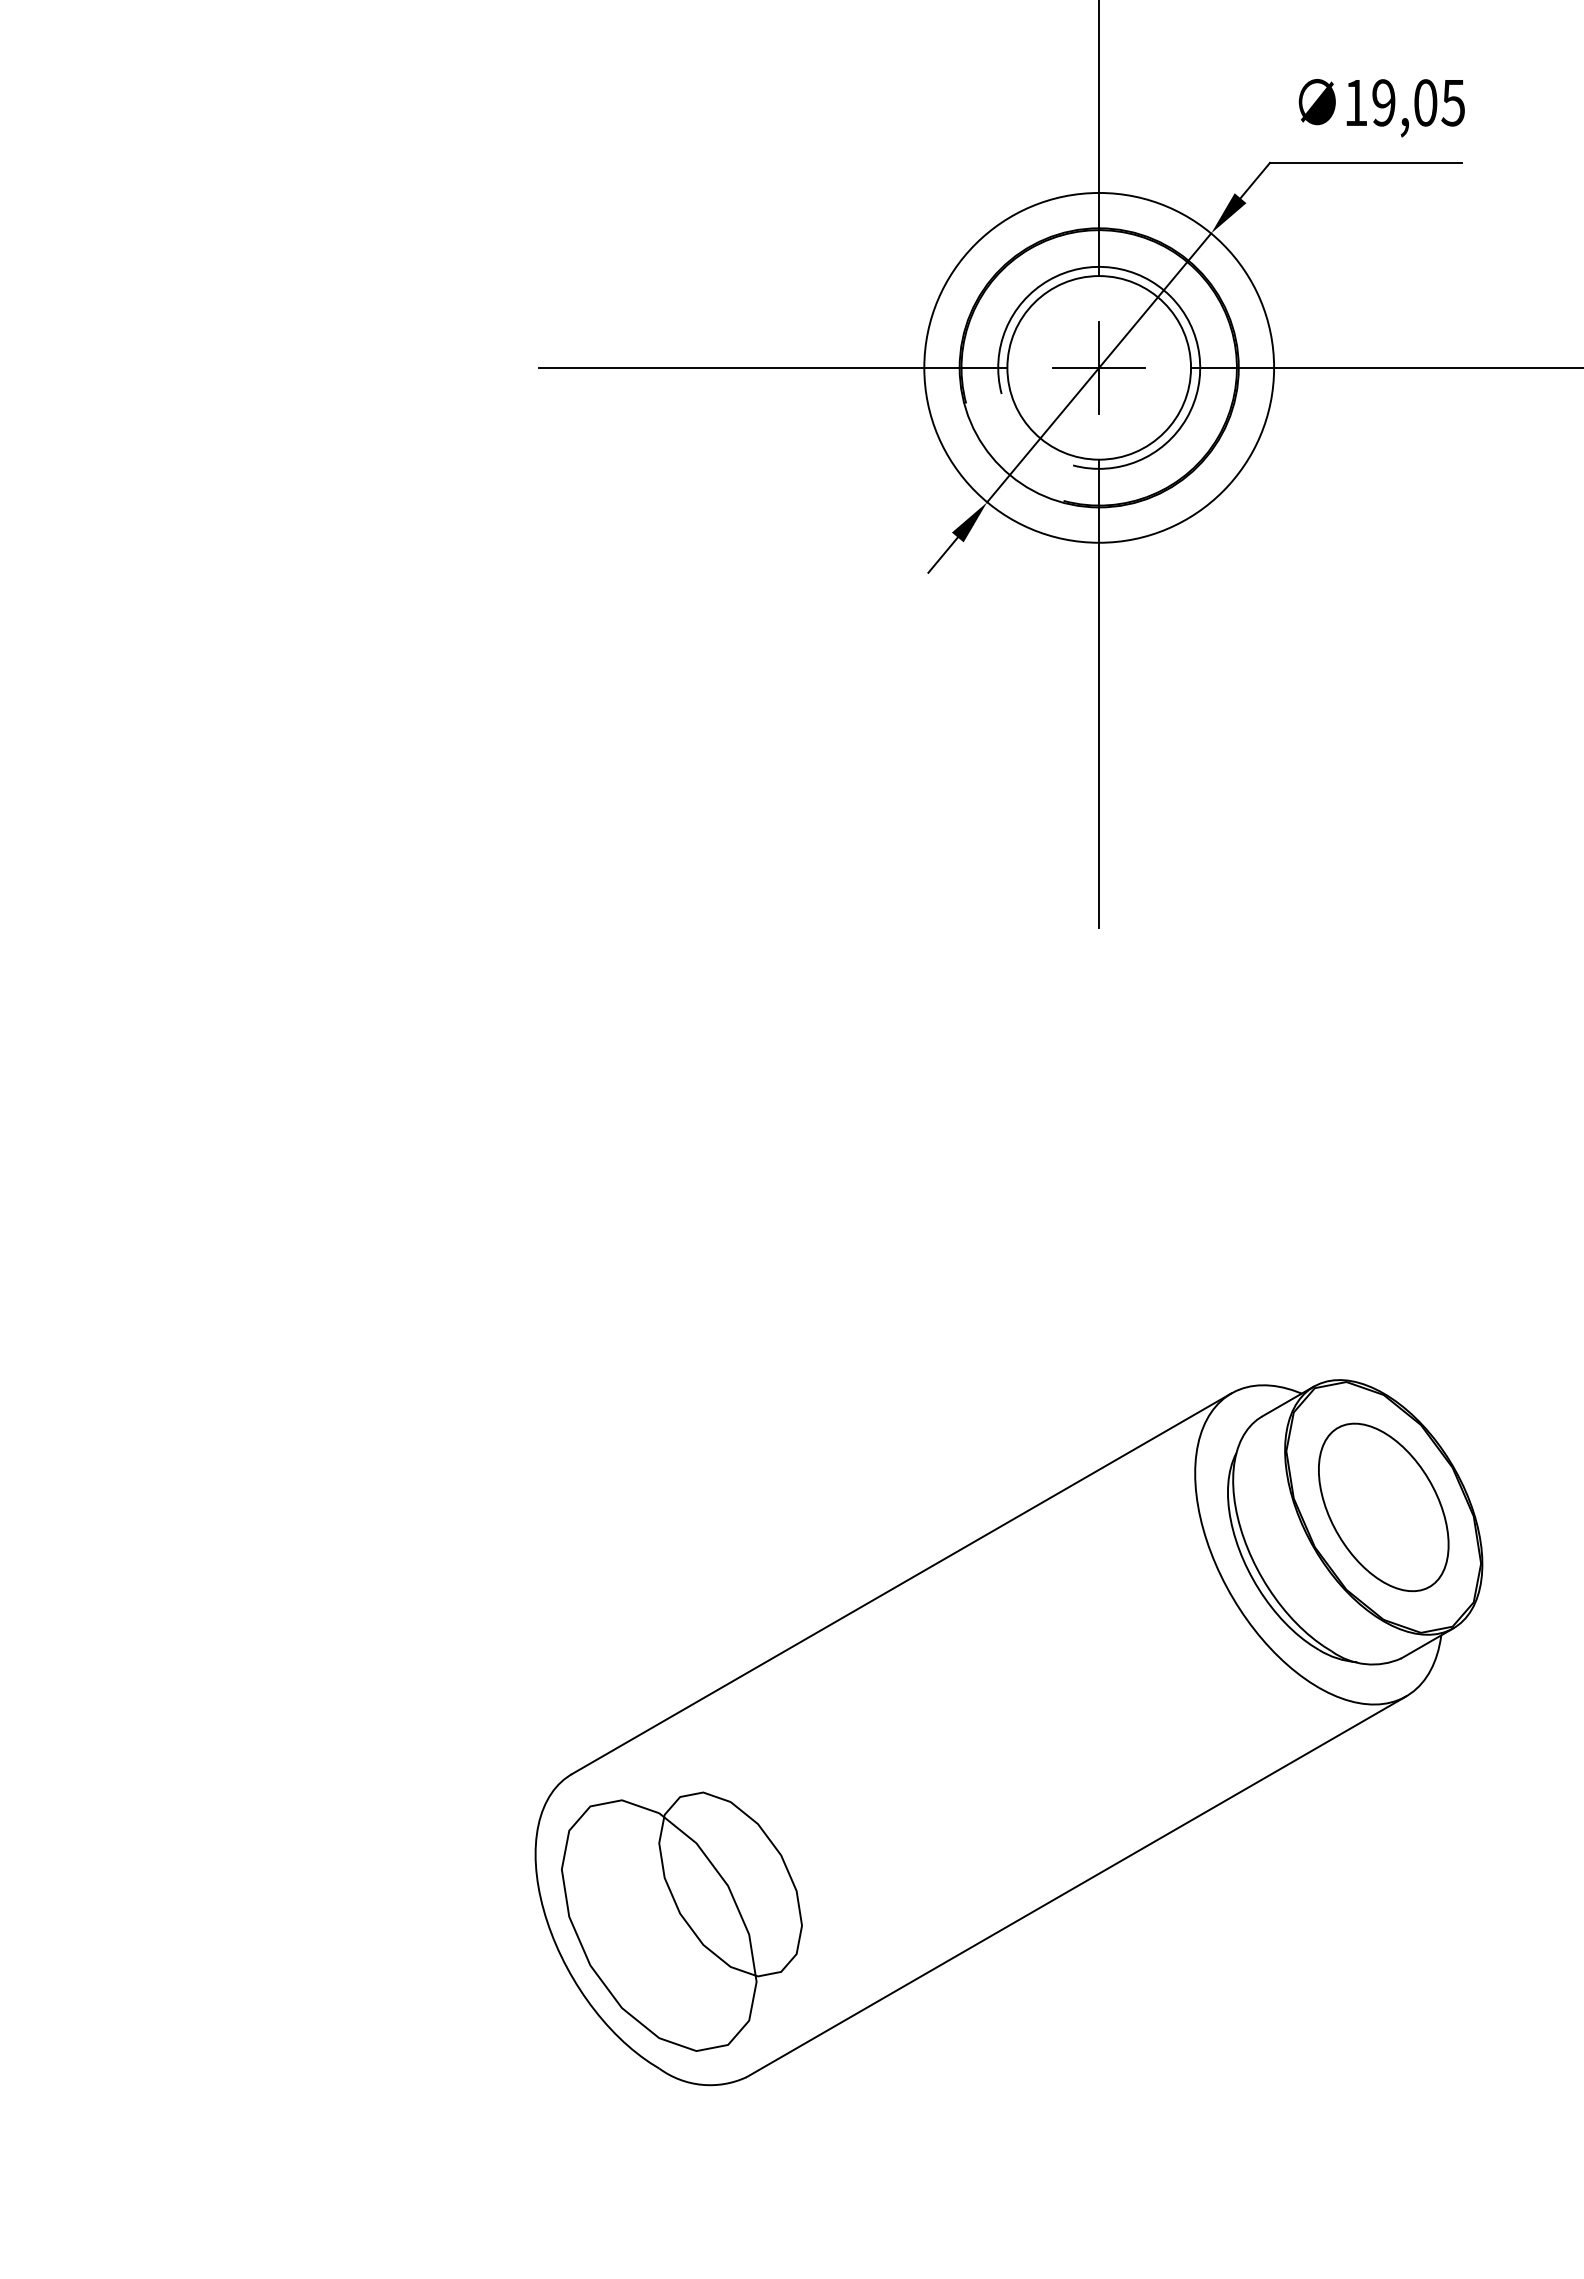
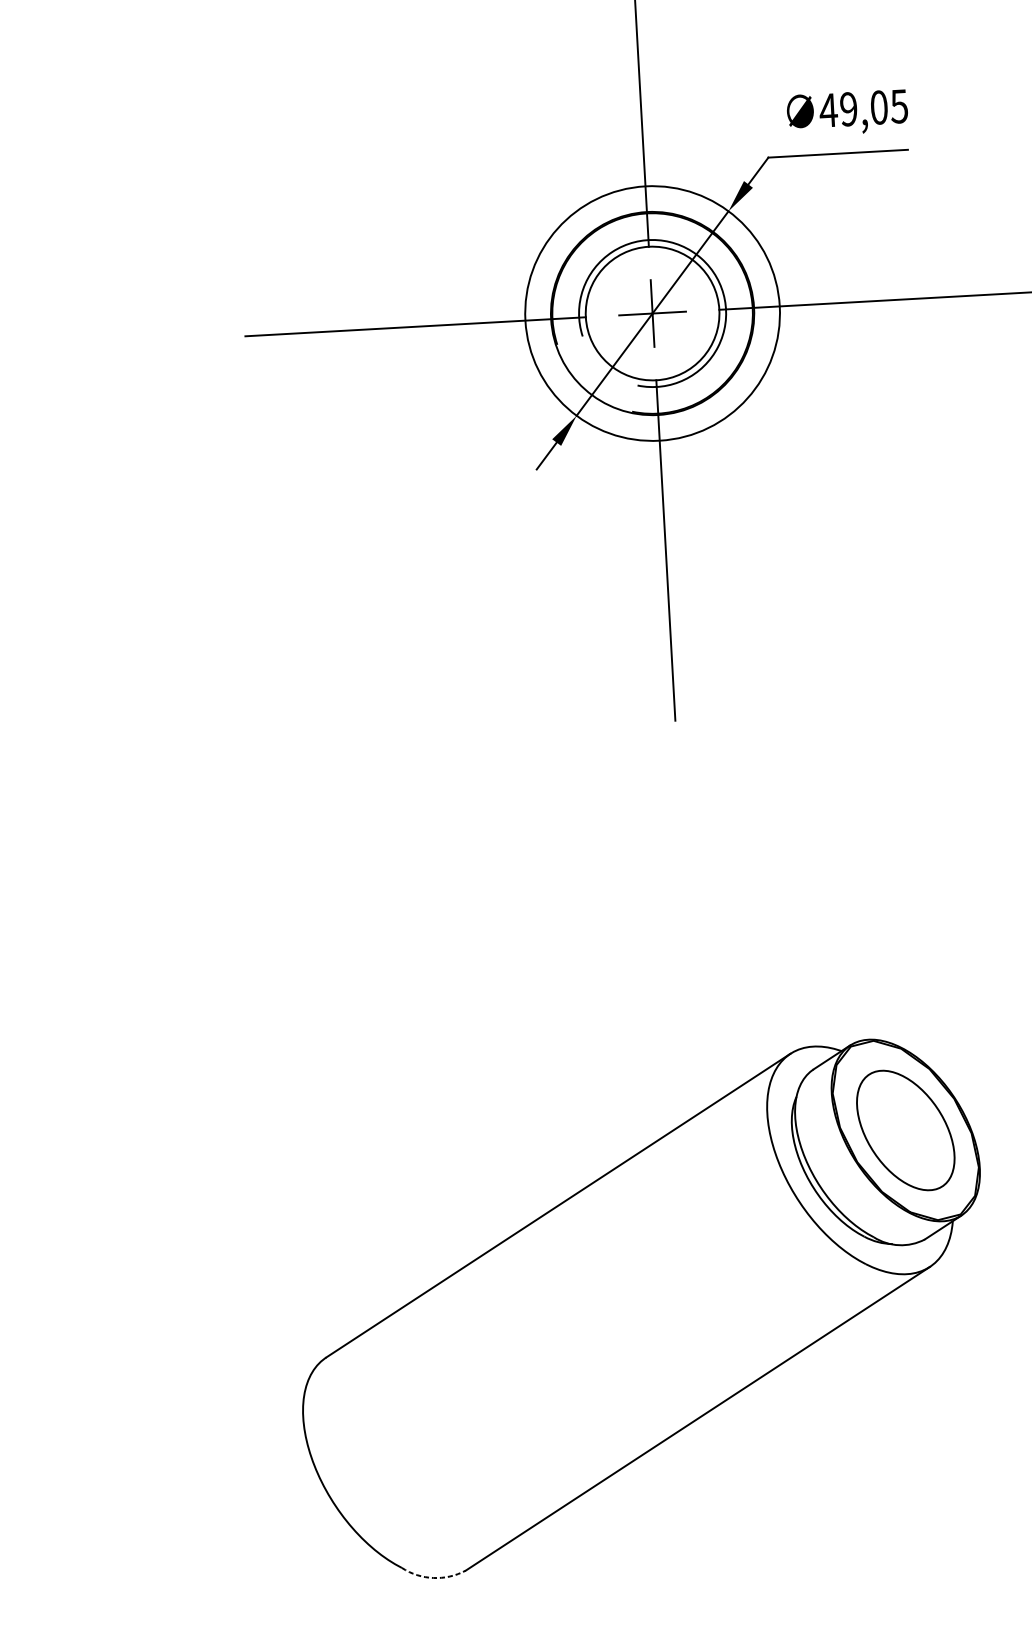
text: (1355, 102) -> (828, 110), 19,05 -> 49,05
part: (681, 1921) -> (412, 1460), removed
arc: (701, 2084) -> (433, 1577), solid -> dashed

